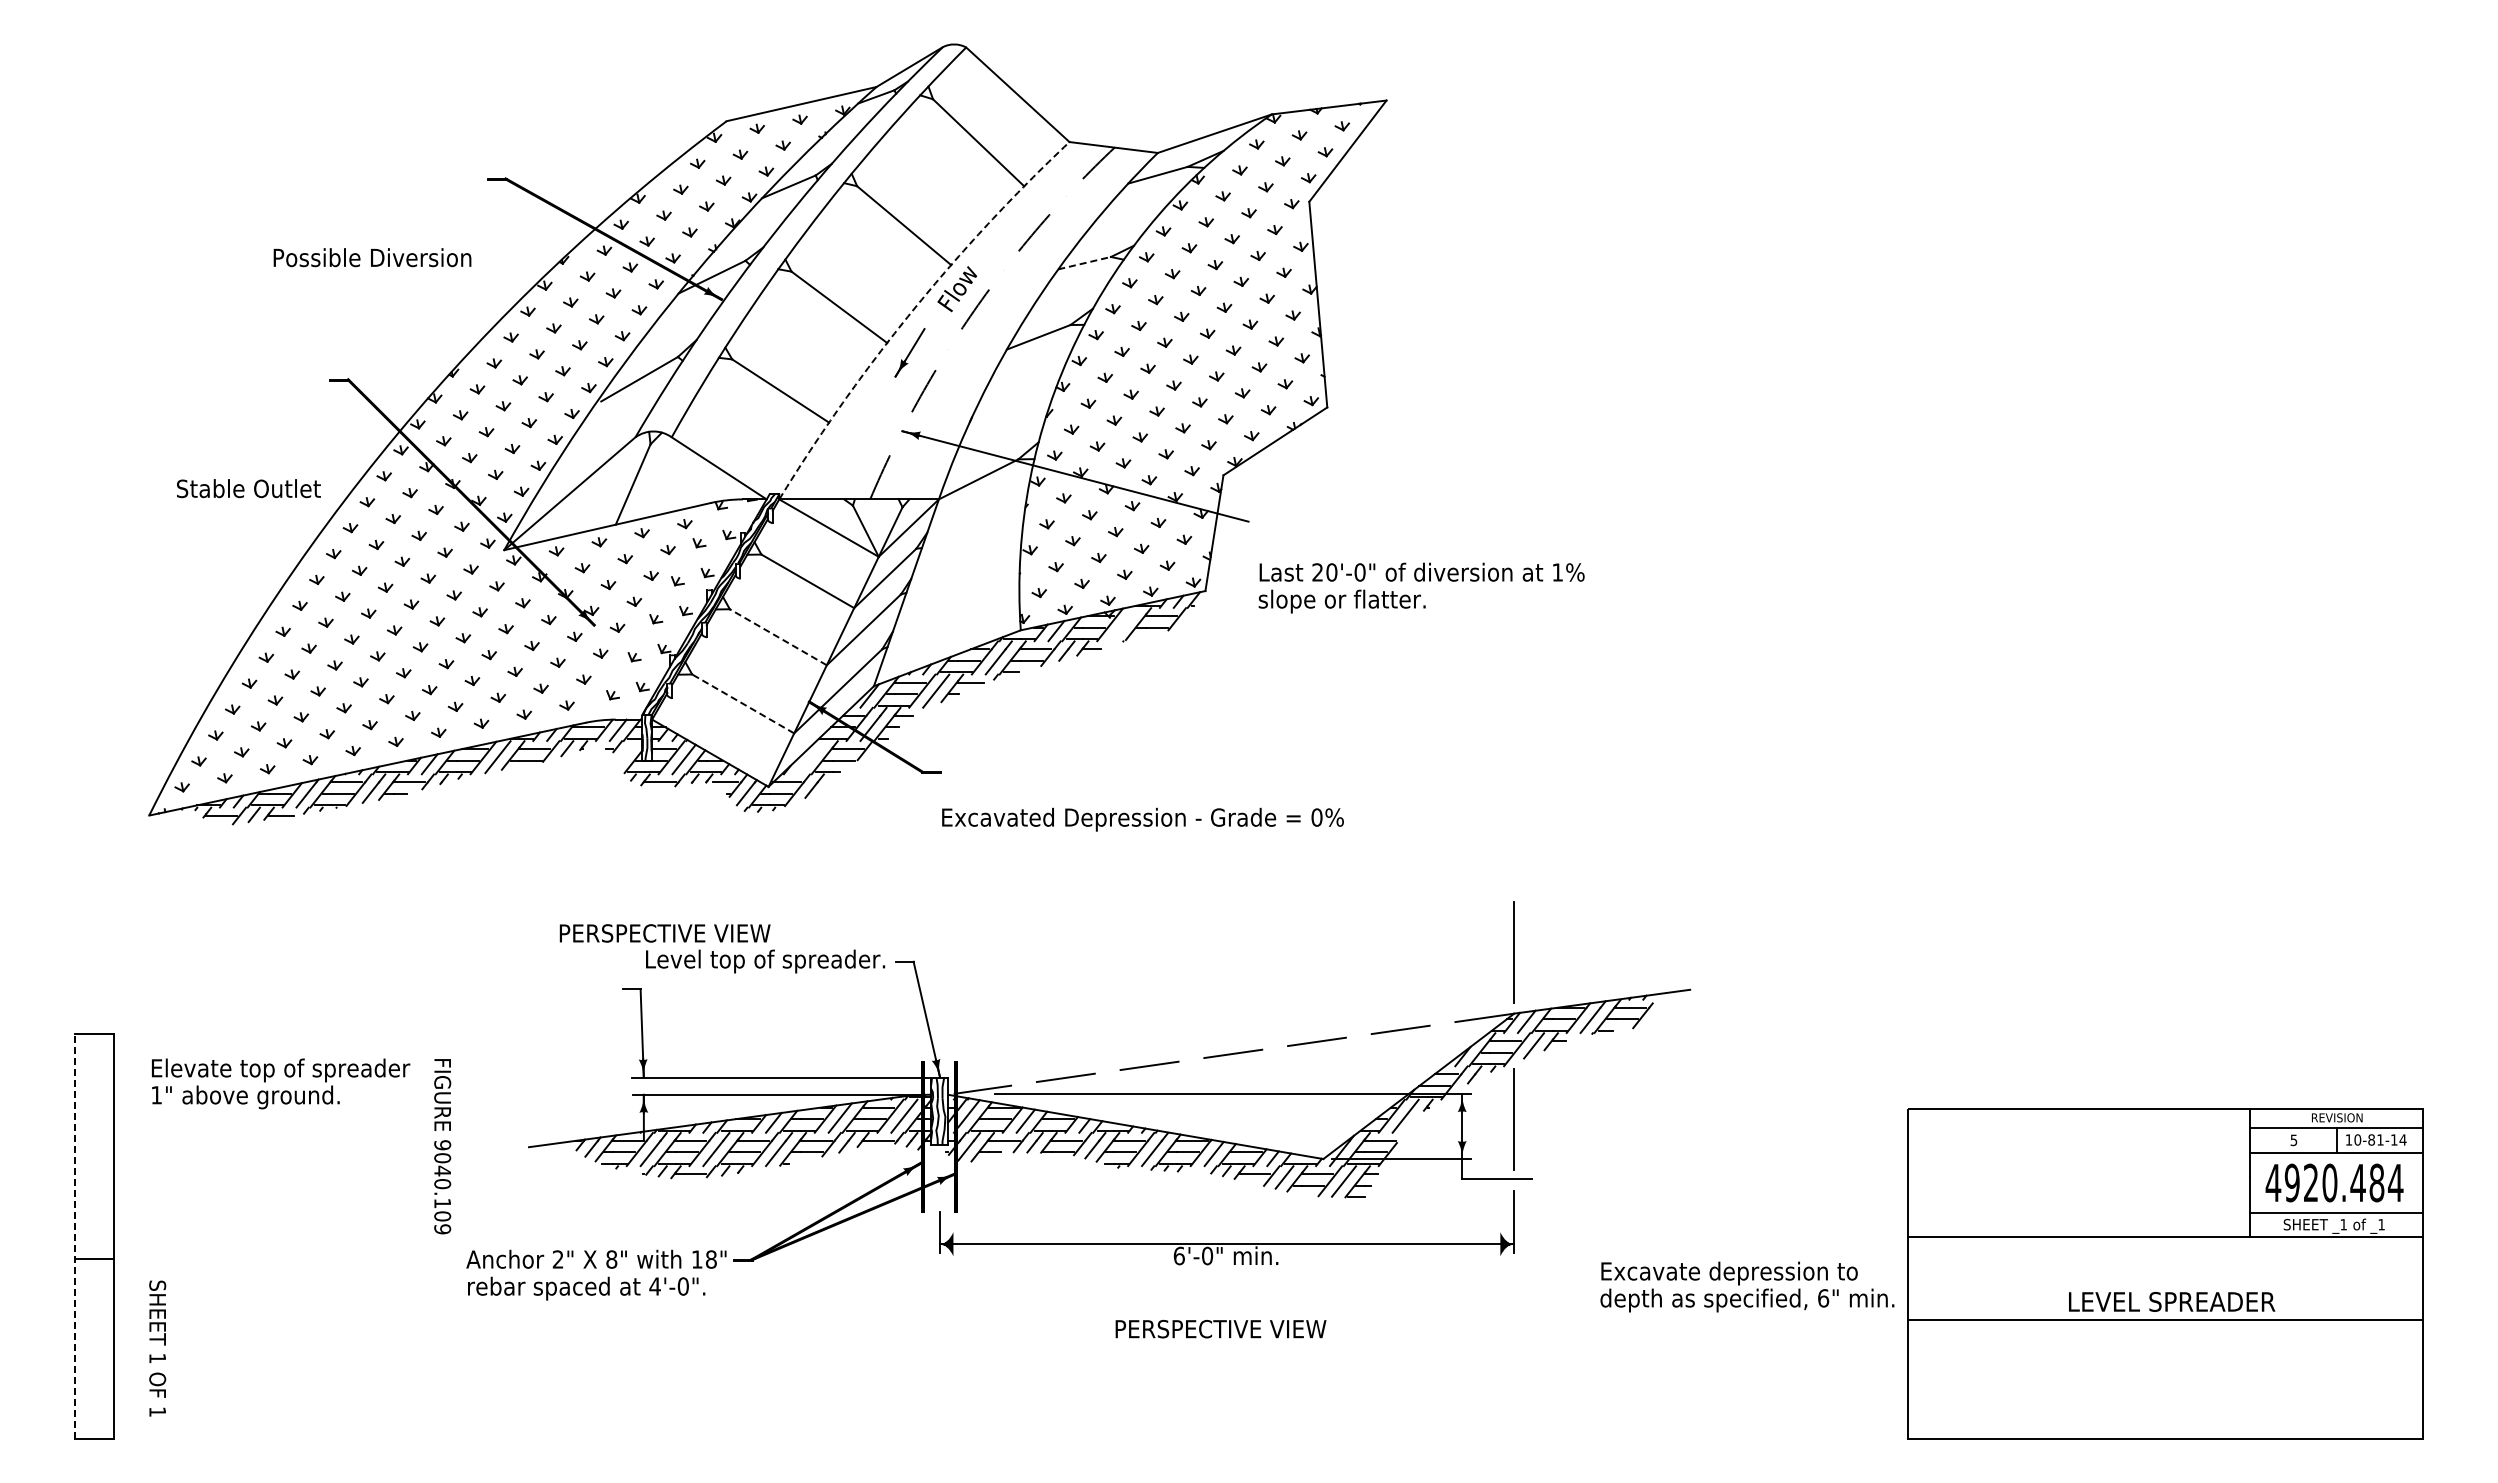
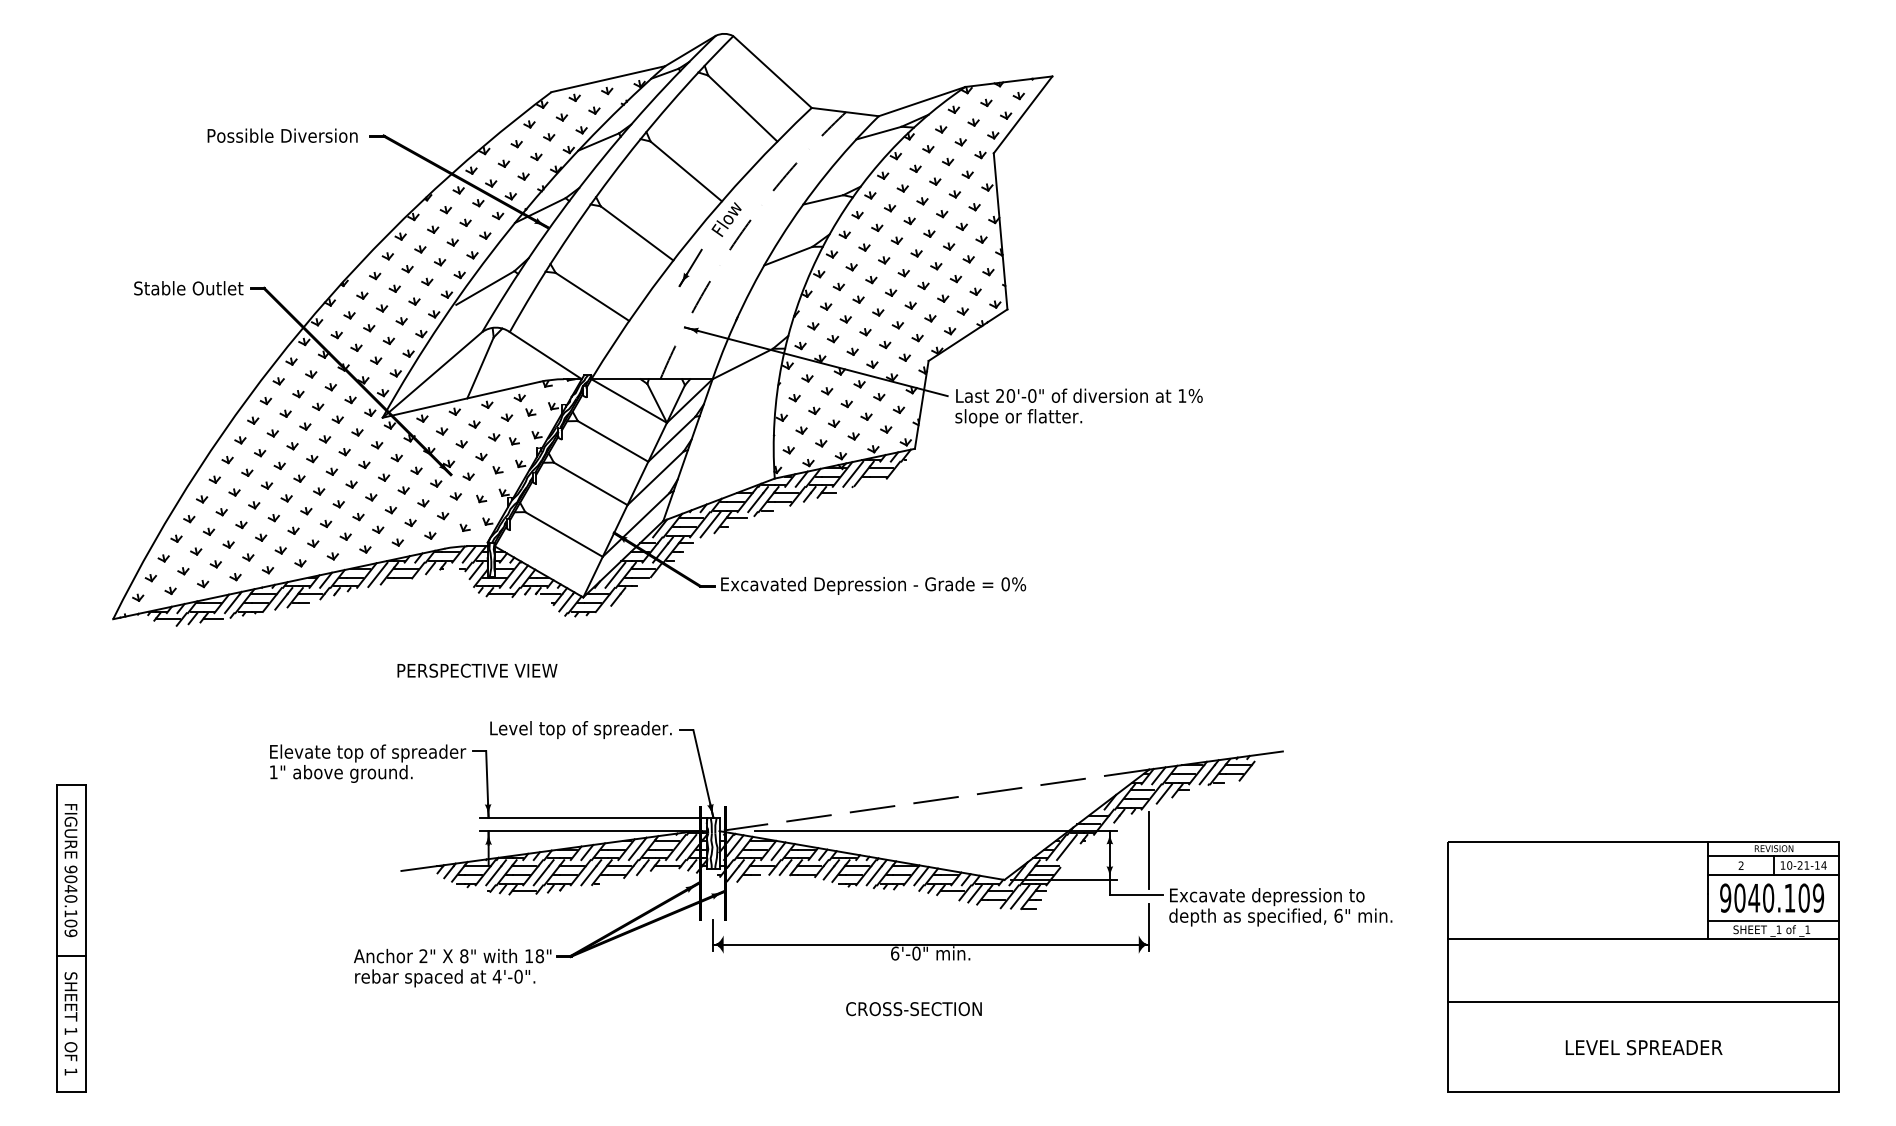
text: (372, 257) -> (282, 135), moved
line: (1085, 263) -> (823, 200), dashed -> solid
arc: (912, 311) -> (692, 236), dashed -> solid
text: (248, 488) -> (188, 288), moved
text: (1421, 587) -> (1078, 407), moved
line: (1124, 624) -> (853, 474), added
line: (777, 637) -> (590, 484), dashed -> solid
line: (743, 703) -> (564, 534), dashed -> solid
line: (627, 751) -> (476, 570), added
line: (810, 757) -> (615, 575), added
text: (1142, 819) -> (873, 585), moved
text: (664, 933) -> (476, 670), moved
line: (1513, 952) -> (1148, 723), removed
text: (281, 1083) -> (368, 763), moved
text: (2371, 1139) -> (1800, 865), 10-81-14 -> 10-21-14
text: (2293, 1140) -> (1740, 865), 5 -> 2
text: (442, 1146) -> (70, 870), moved
text: (2334, 1182) -> (1772, 897), 4920.484 -> 9040.109
line: (74, 1235) -> (56, 937), dashed -> solid
text: (1747, 1286) -> (1280, 906), moved
text: (2172, 1301) -> (1644, 1047), moved
text: (1220, 1328) -> (926, 1008), PERSPECTIVE VIEW -> CROSS-SECTION
text: (157, 1348) -> (70, 1023), moved

